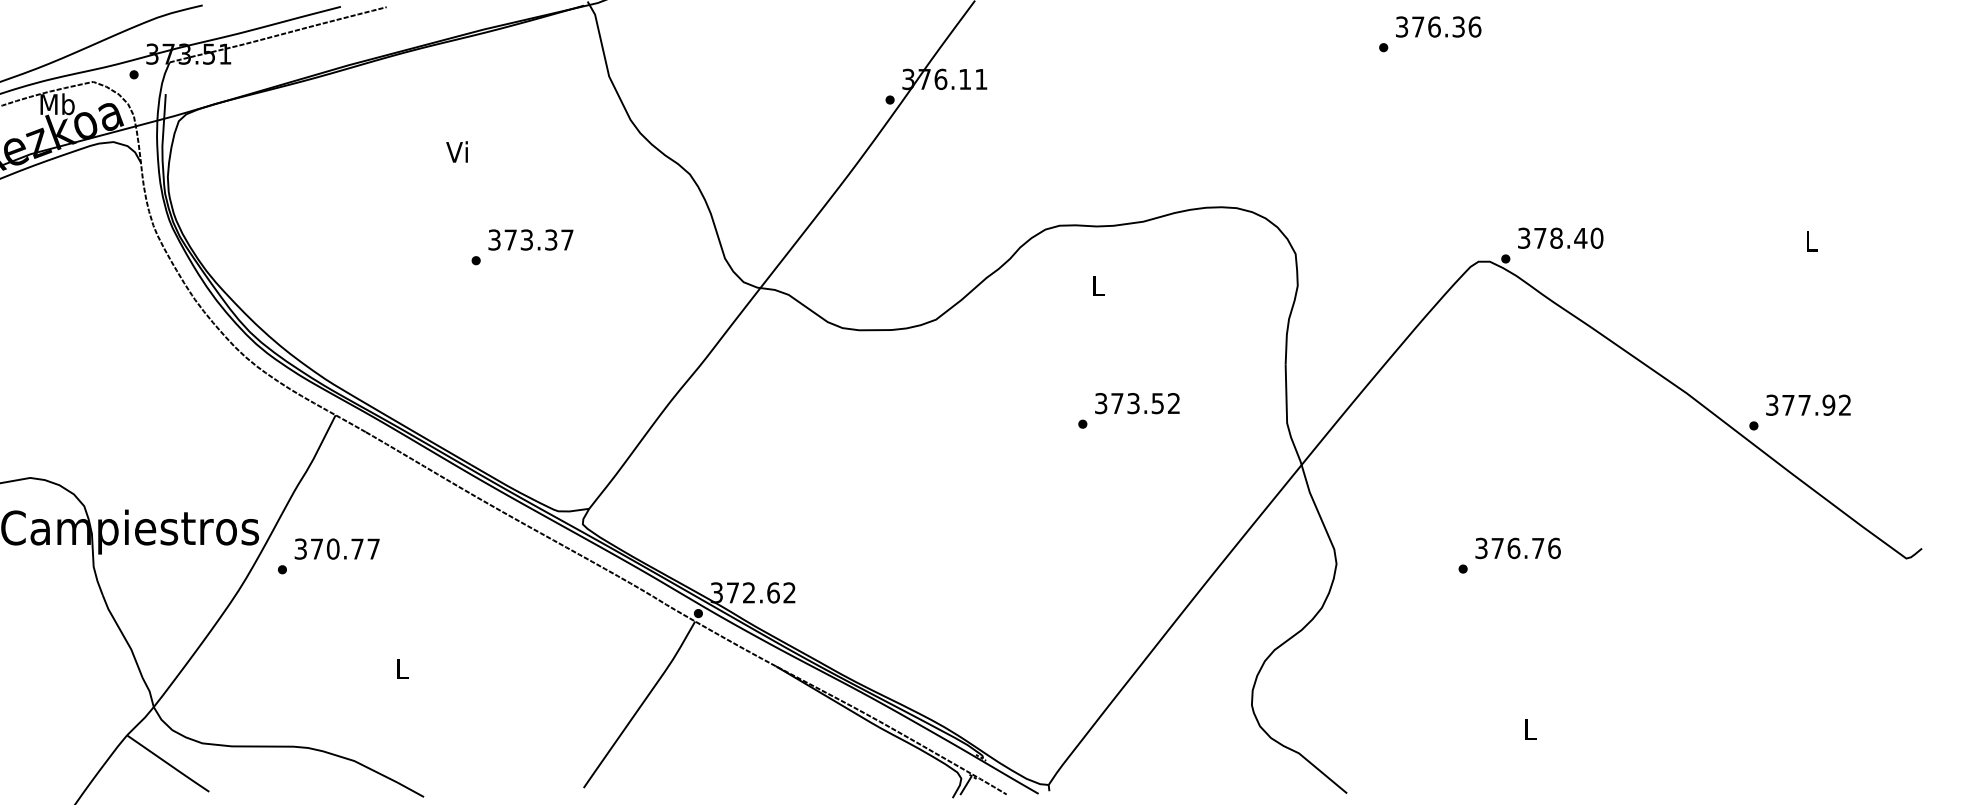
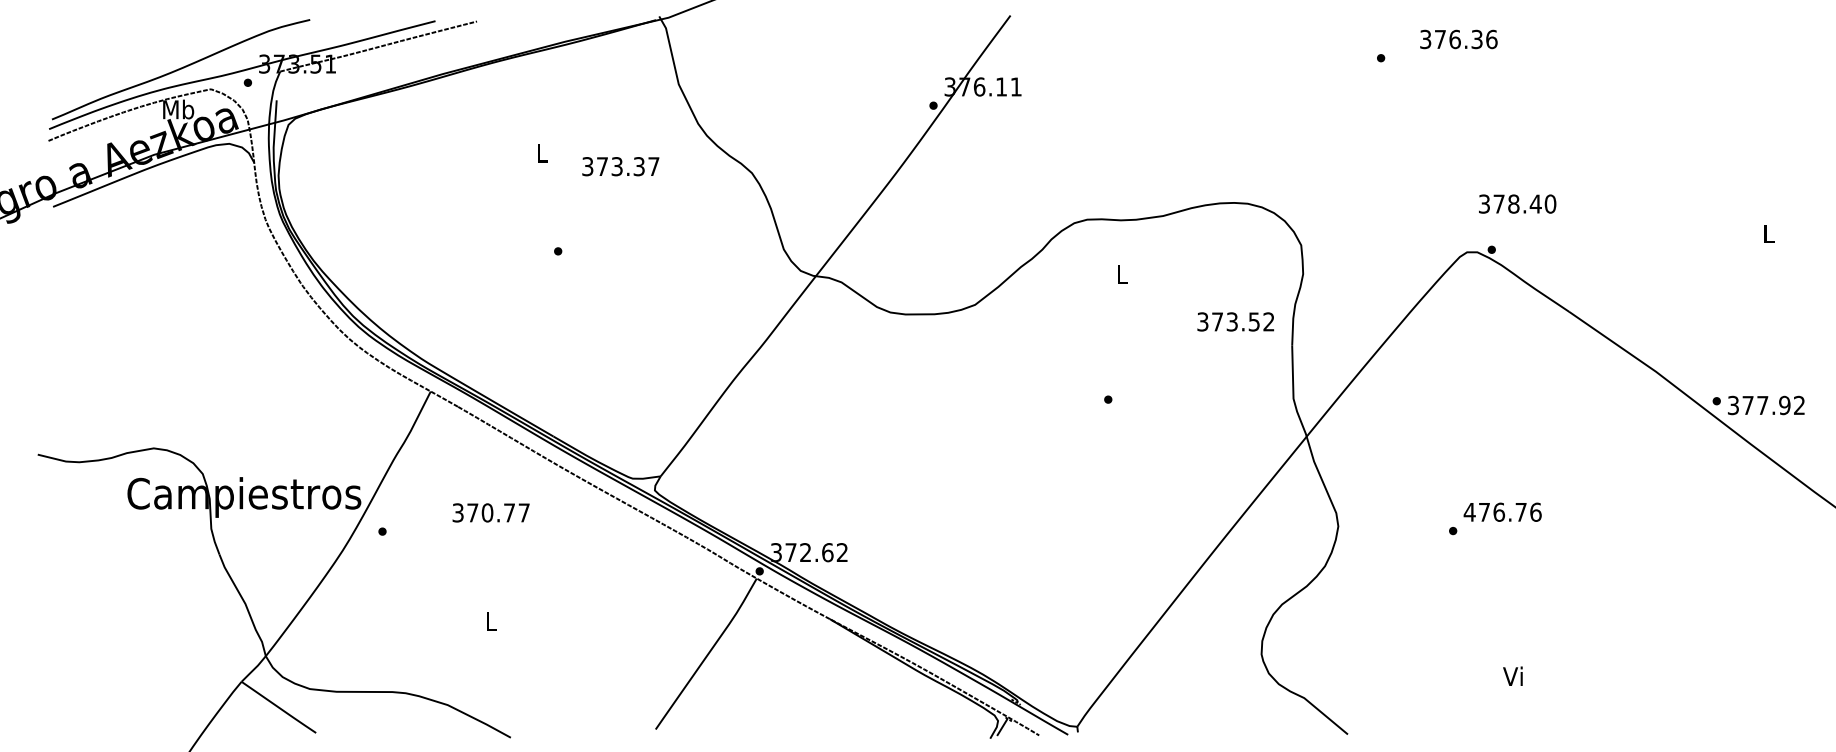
text: (1438, 27) -> (1458, 39), moved
text: (456, 151) -> (540, 152), Vi -> L
text: (1560, 237) -> (1517, 203), moved
text: (530, 239) -> (620, 166), moved
text: (1137, 403) -> (1235, 321), moved
text: (1808, 405) -> (1766, 405), moved
text: (1481, 547) -> (1469, 511), 376.76 -> 476.76
text: (336, 548) -> (490, 512), moved
text: (1528, 728) -> (1512, 675), L -> Vi

